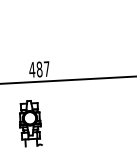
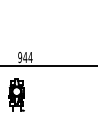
text: (39, 69) -> (25, 57), 487 -> 944

